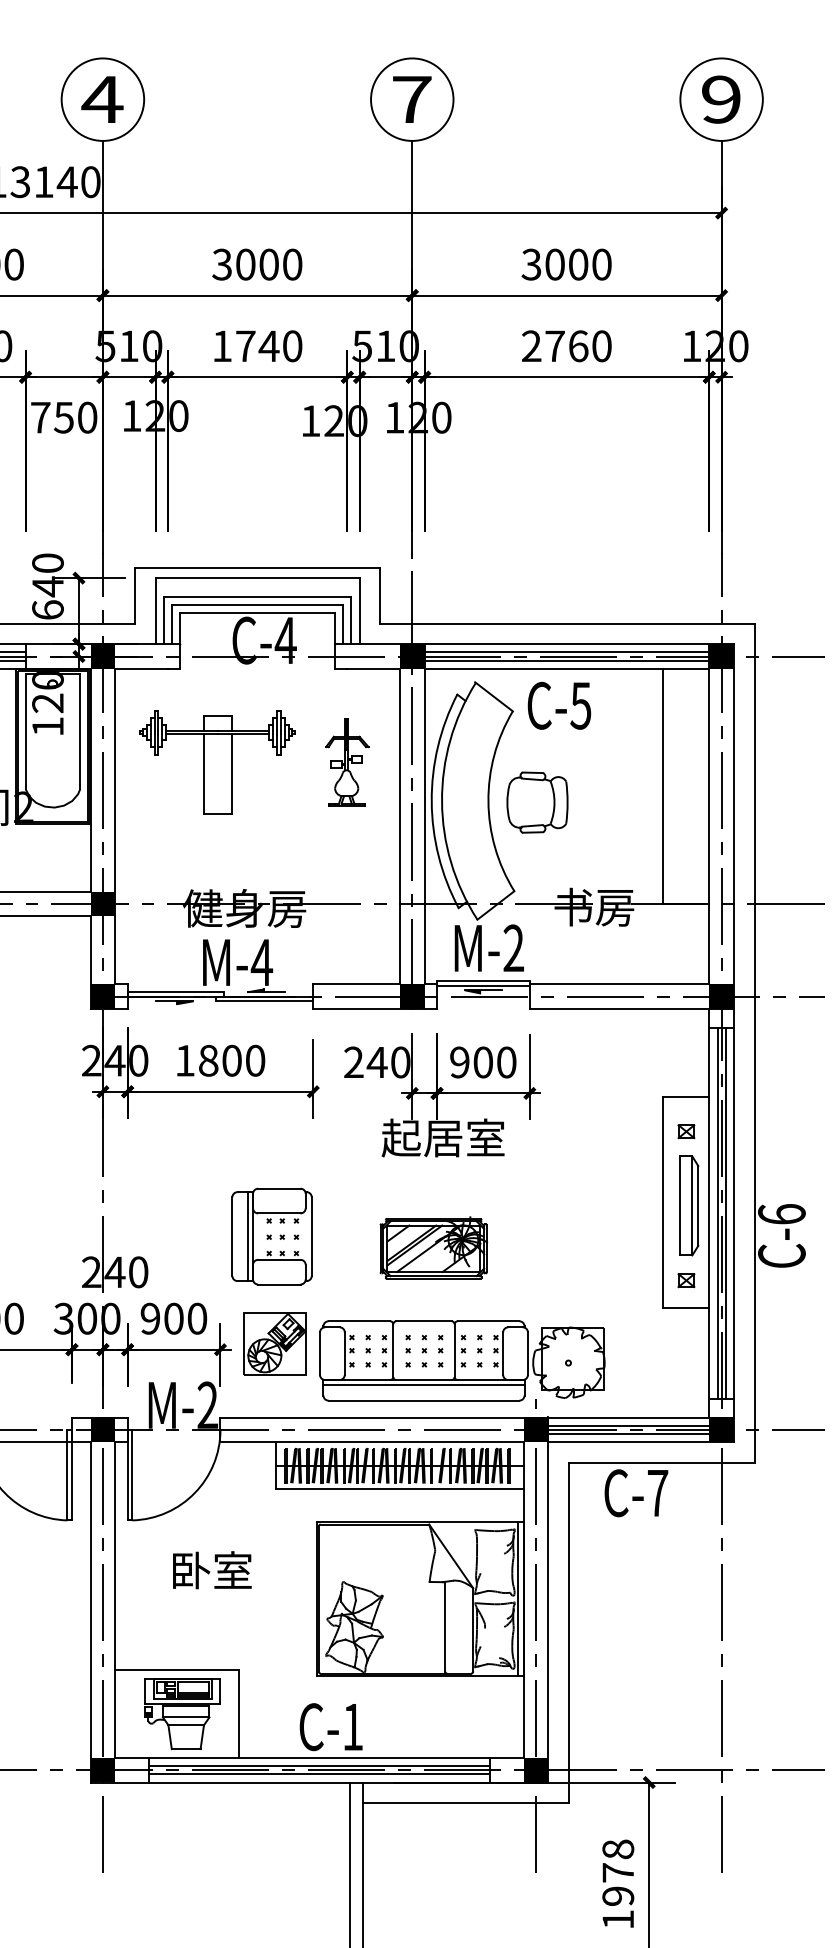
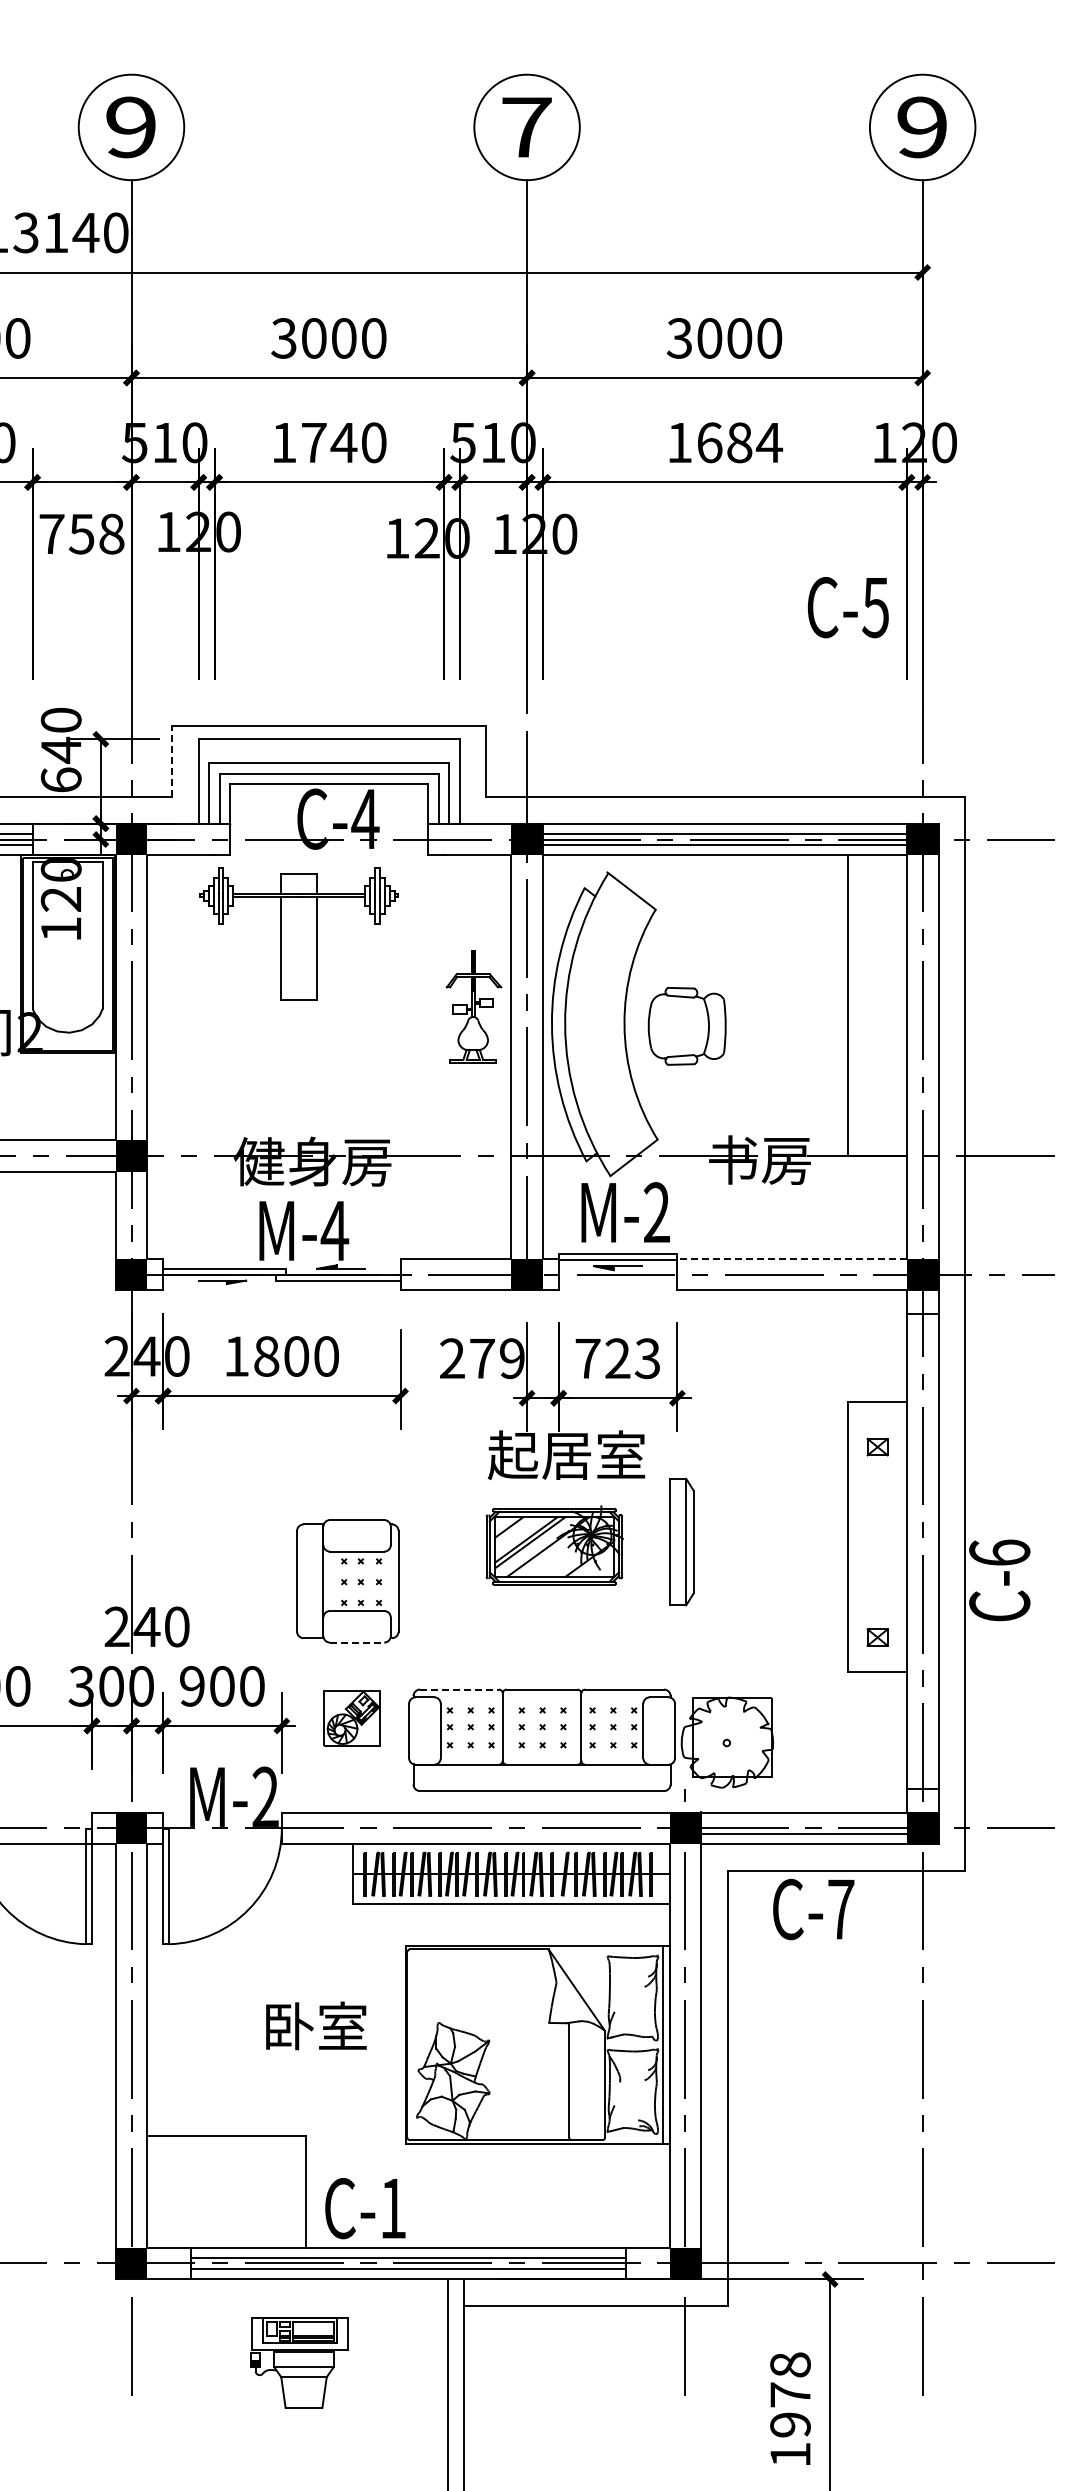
text: (102, 99) -> (130, 127), 4 -> 9
text: (567, 346) -> (725, 442), 2760 -> 1684
text: (87, 417) -> (111, 533), 750 -> 758
line: (134, 595) -> (172, 761), solid -> dashed
text: (558, 705) -> (847, 607), moved
part: (217, 762) -> (298, 933), moved
part: (346, 762) -> (473, 1006), moved
line: (619, 984) -> (792, 1258), solid -> dashed
text: (388, 1062) -> (496, 1358), 240 -> 279
text: (482, 1062) -> (617, 1358), 900 -> 723
part: (688, 1205) -> (681, 1541), moved
line: (717, 1213) -> (917, 1551), removed
line: (725, 1213) -> (927, 1551), removed
line: (247, 1236) -> (316, 1581), removed
part: (433, 1247) -> (554, 1545), moved
line: (279, 1284) -> (357, 1642), solid -> dashed
line: (360, 1321) -> (460, 1689), solid -> dashed
part: (274, 1343) -> (351, 1718), size x0.7
line: (423, 1385) -> (541, 1771), removed
line: (633, 1425) -> (809, 1823), removed
text: (212, 1569) -> (316, 2025), moved
part: (182, 1713) -> (299, 2362), moved
text: (331, 1727) -> (365, 2208), moved

